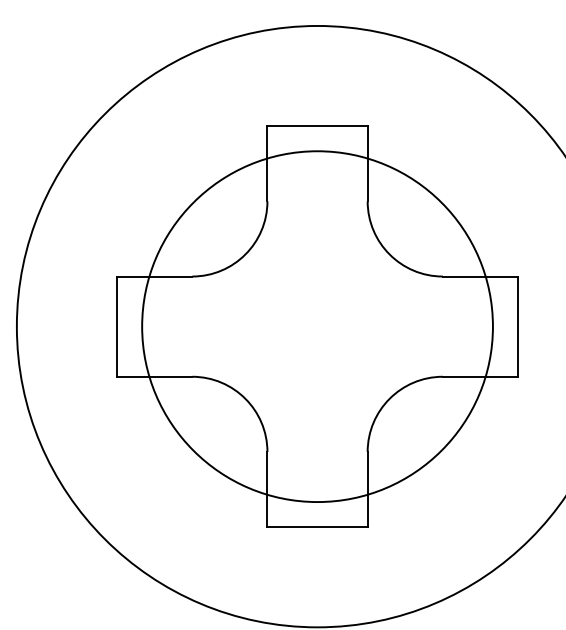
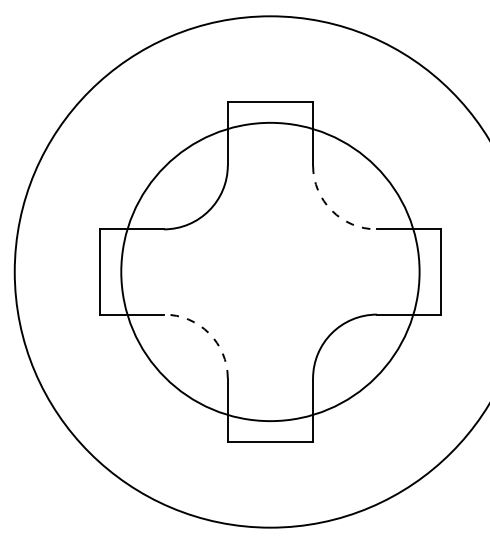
arc: (389, 254) -> (331, 210), solid -> dashed
arc: (245, 398) -> (209, 333), solid -> dashed

